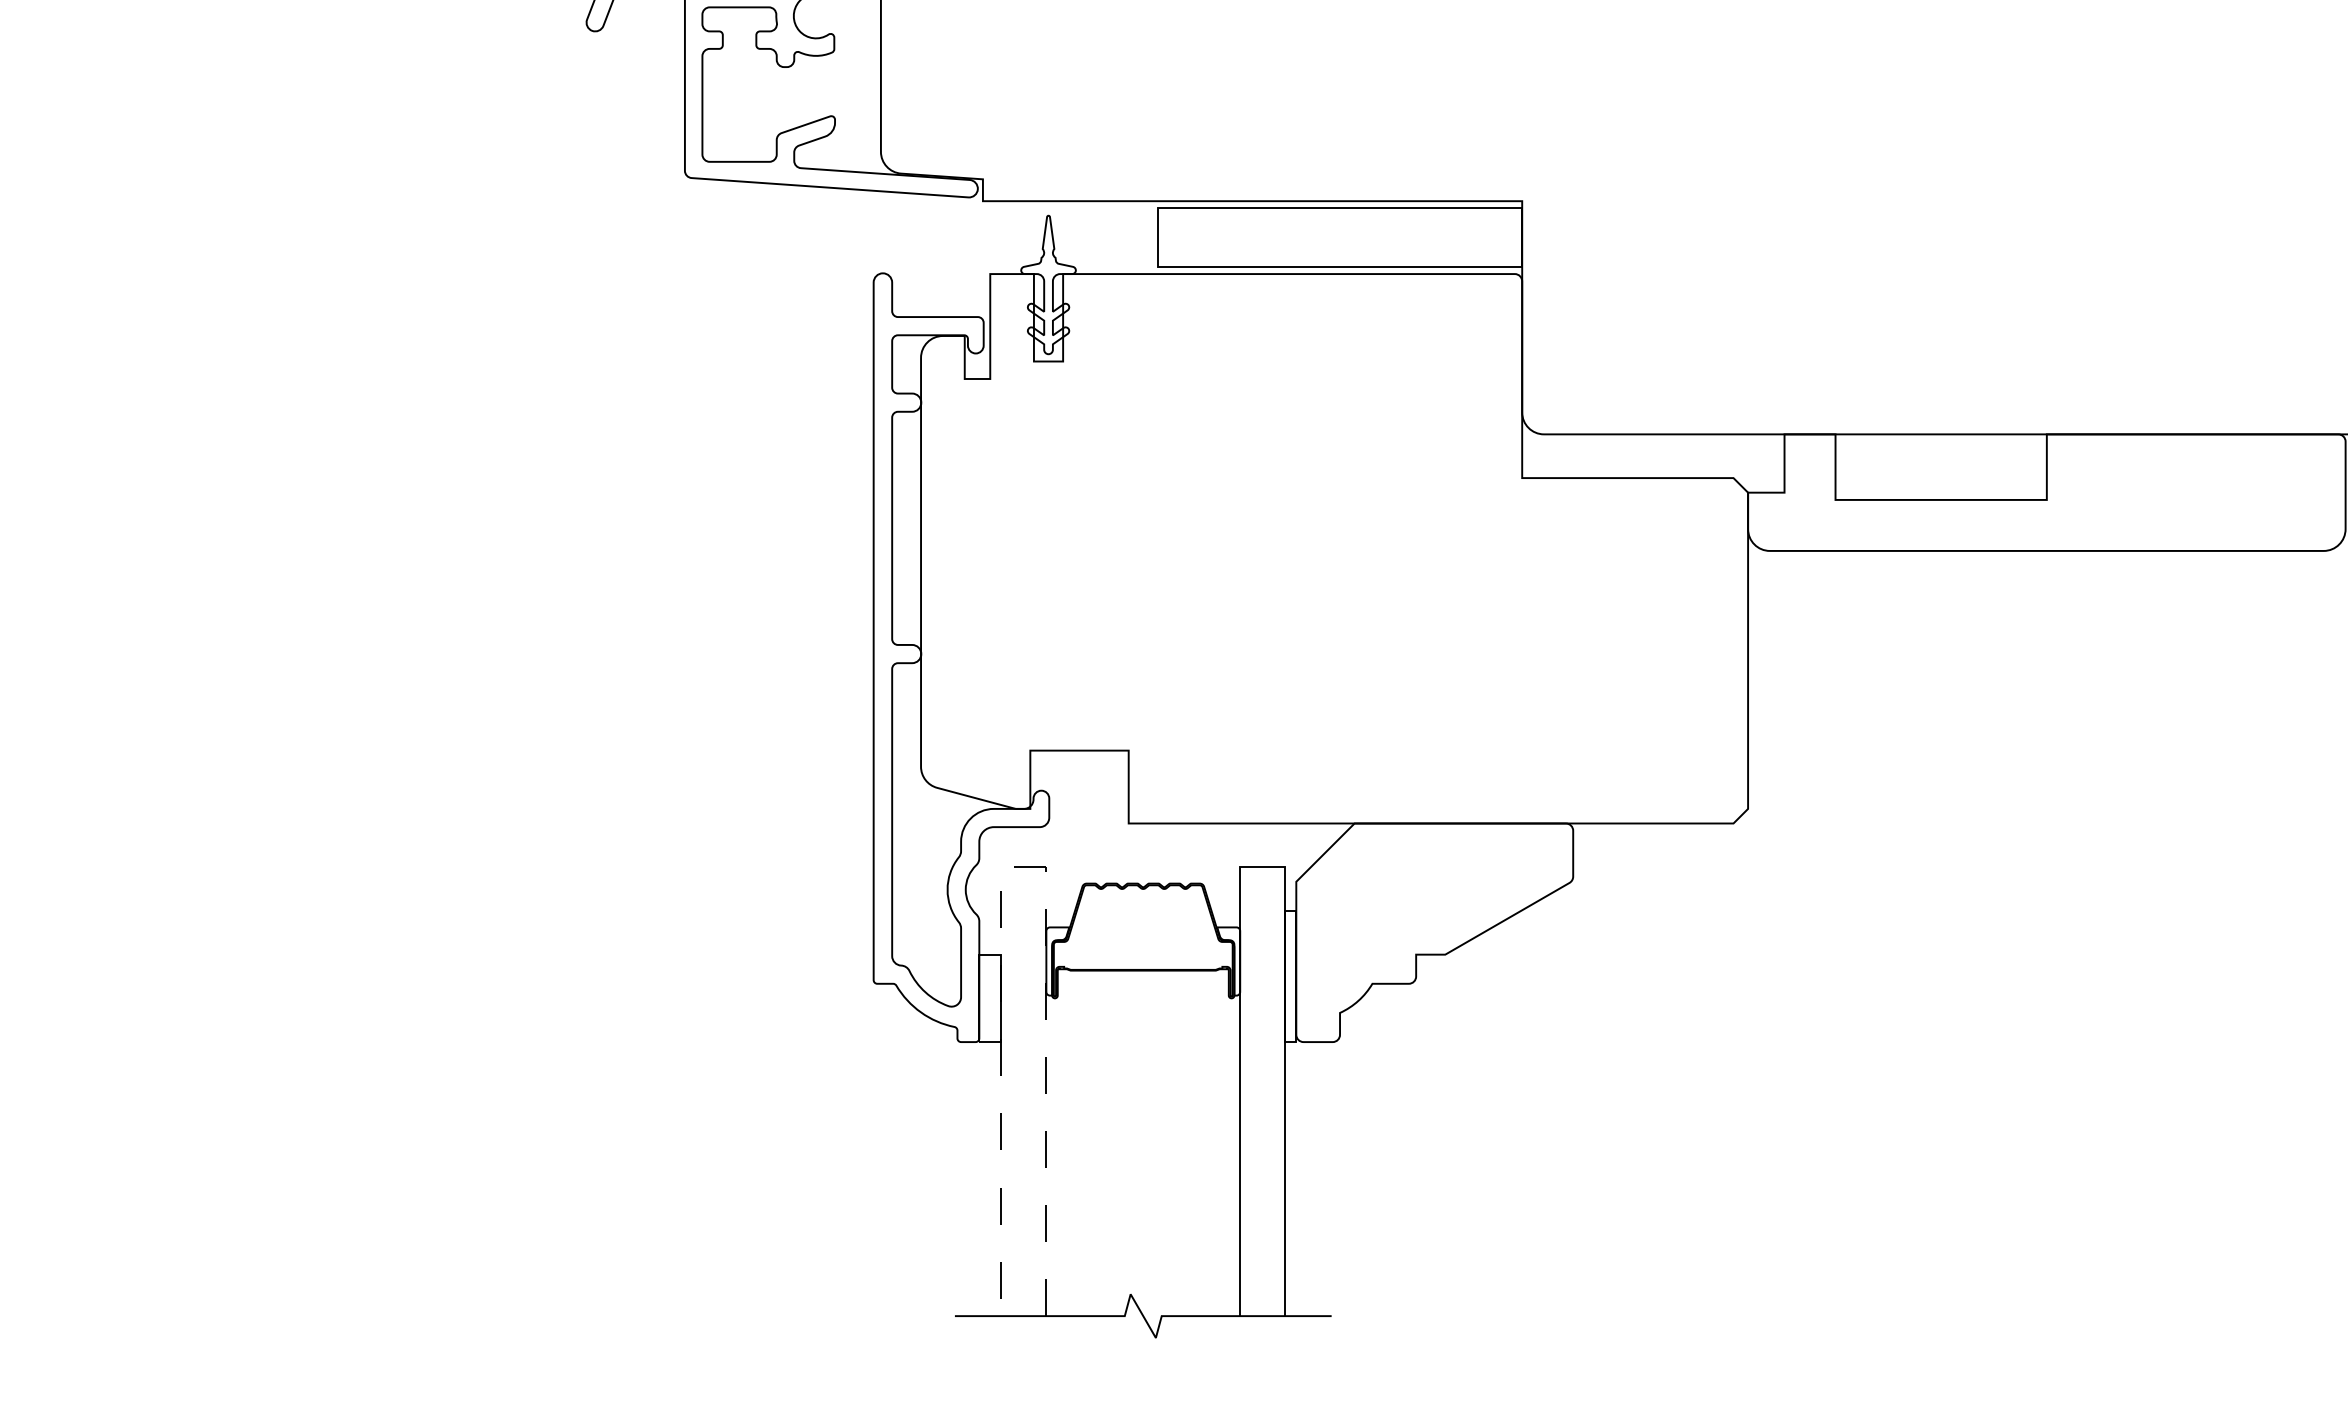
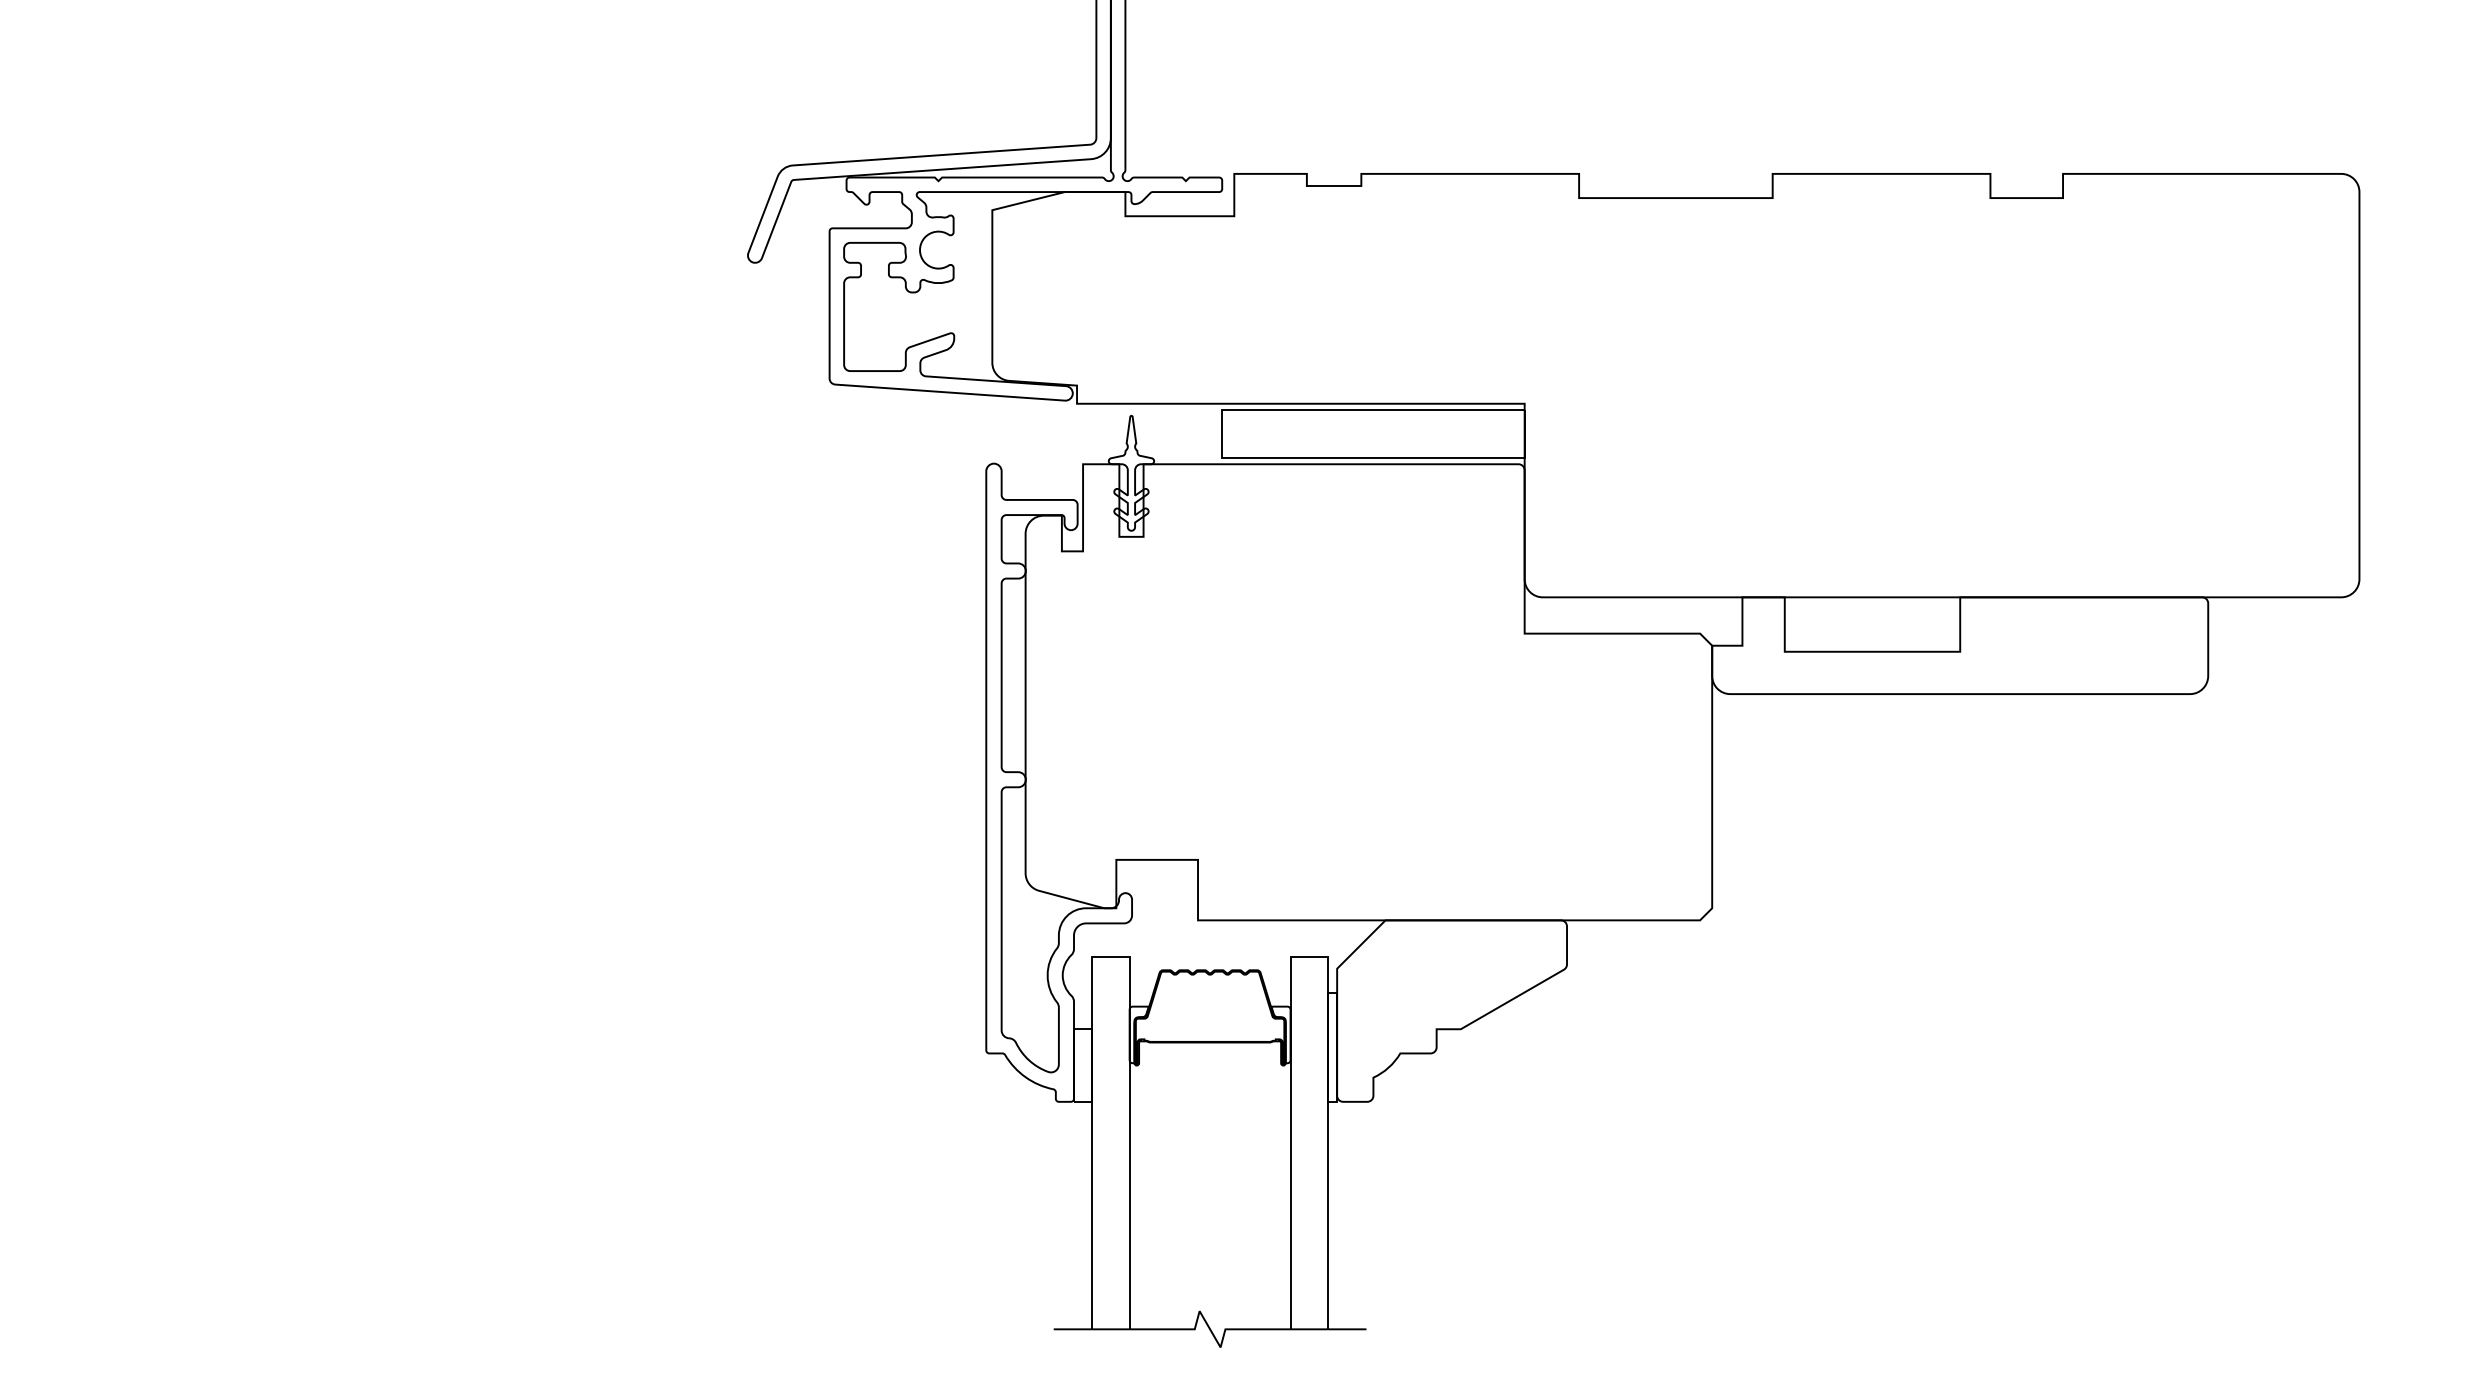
line: (1023, 867) -> (1110, 956), dashed -> solid

